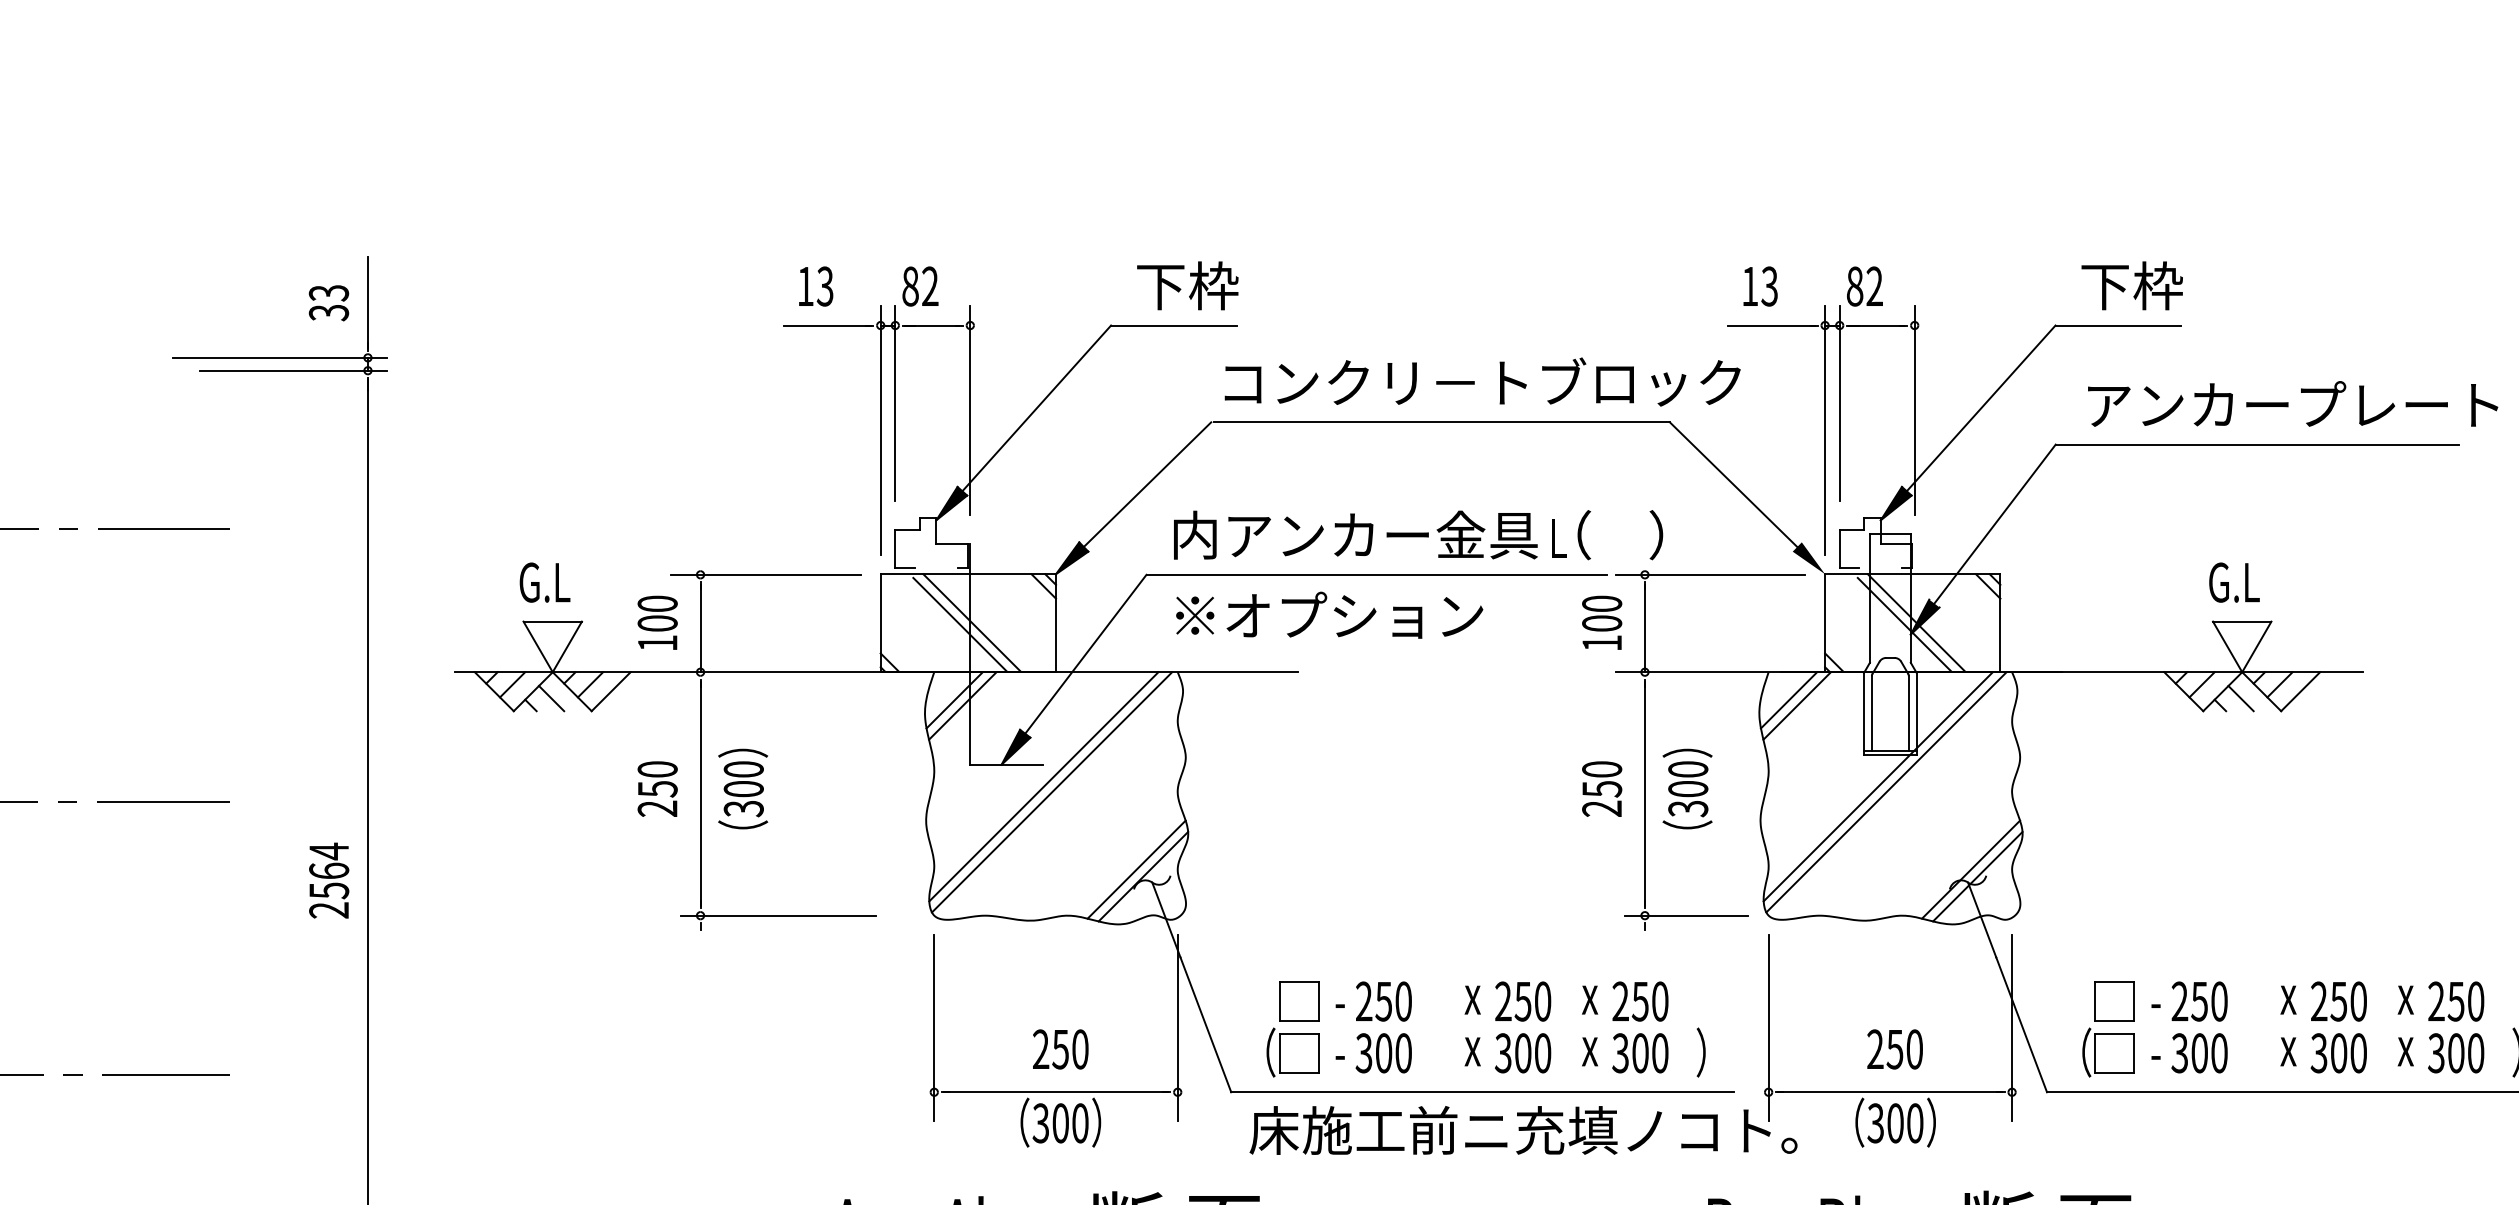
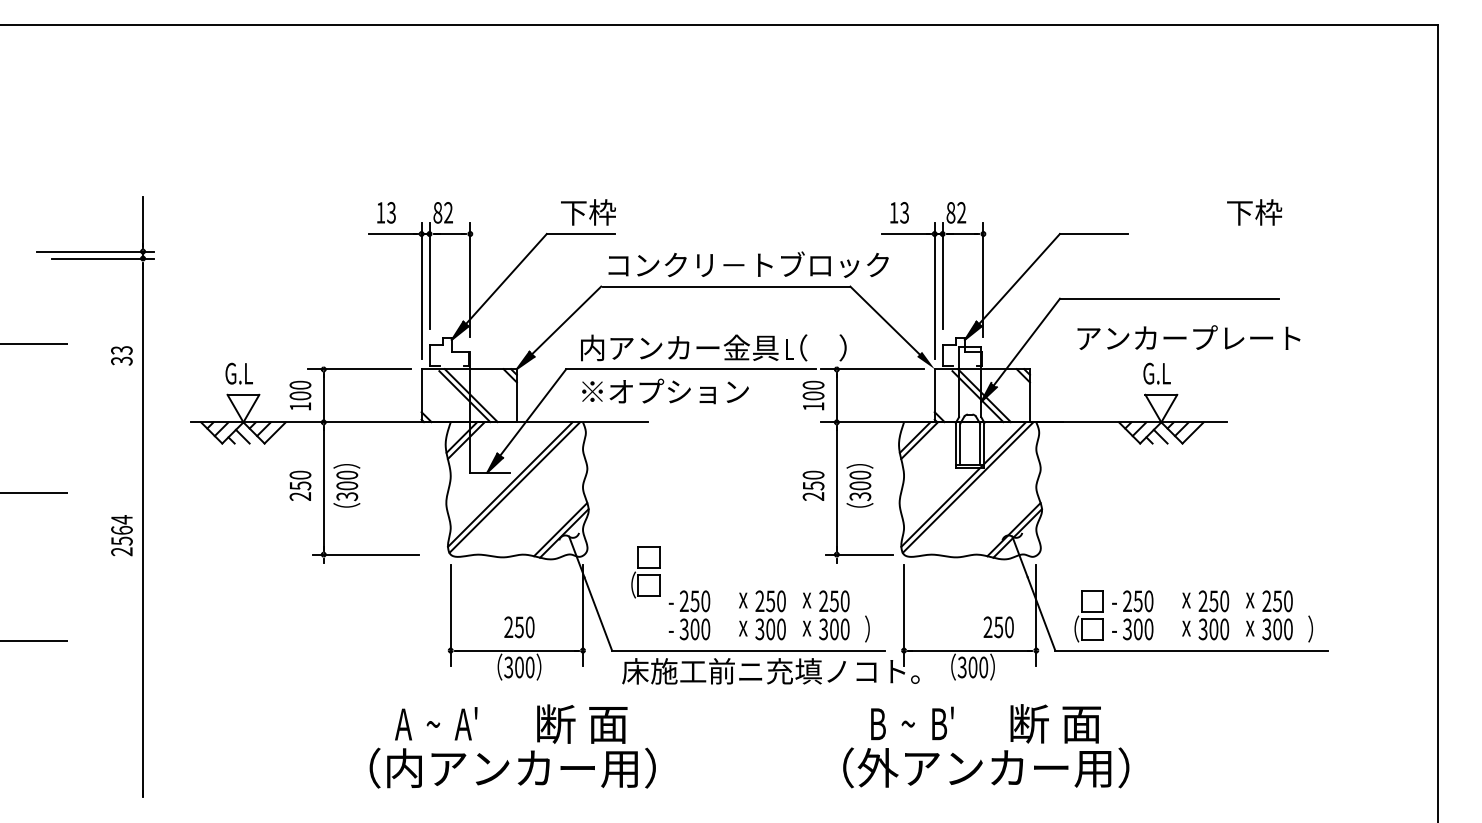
text: (2132, 285) -> (1254, 212), moved
text: (328, 302) -> (121, 355), moved
text: (2292, 403) -> (1188, 337), moved
part: (1292, 1029) -> (645, 572), moved
text: (1894, 1049) -> (998, 627), moved

